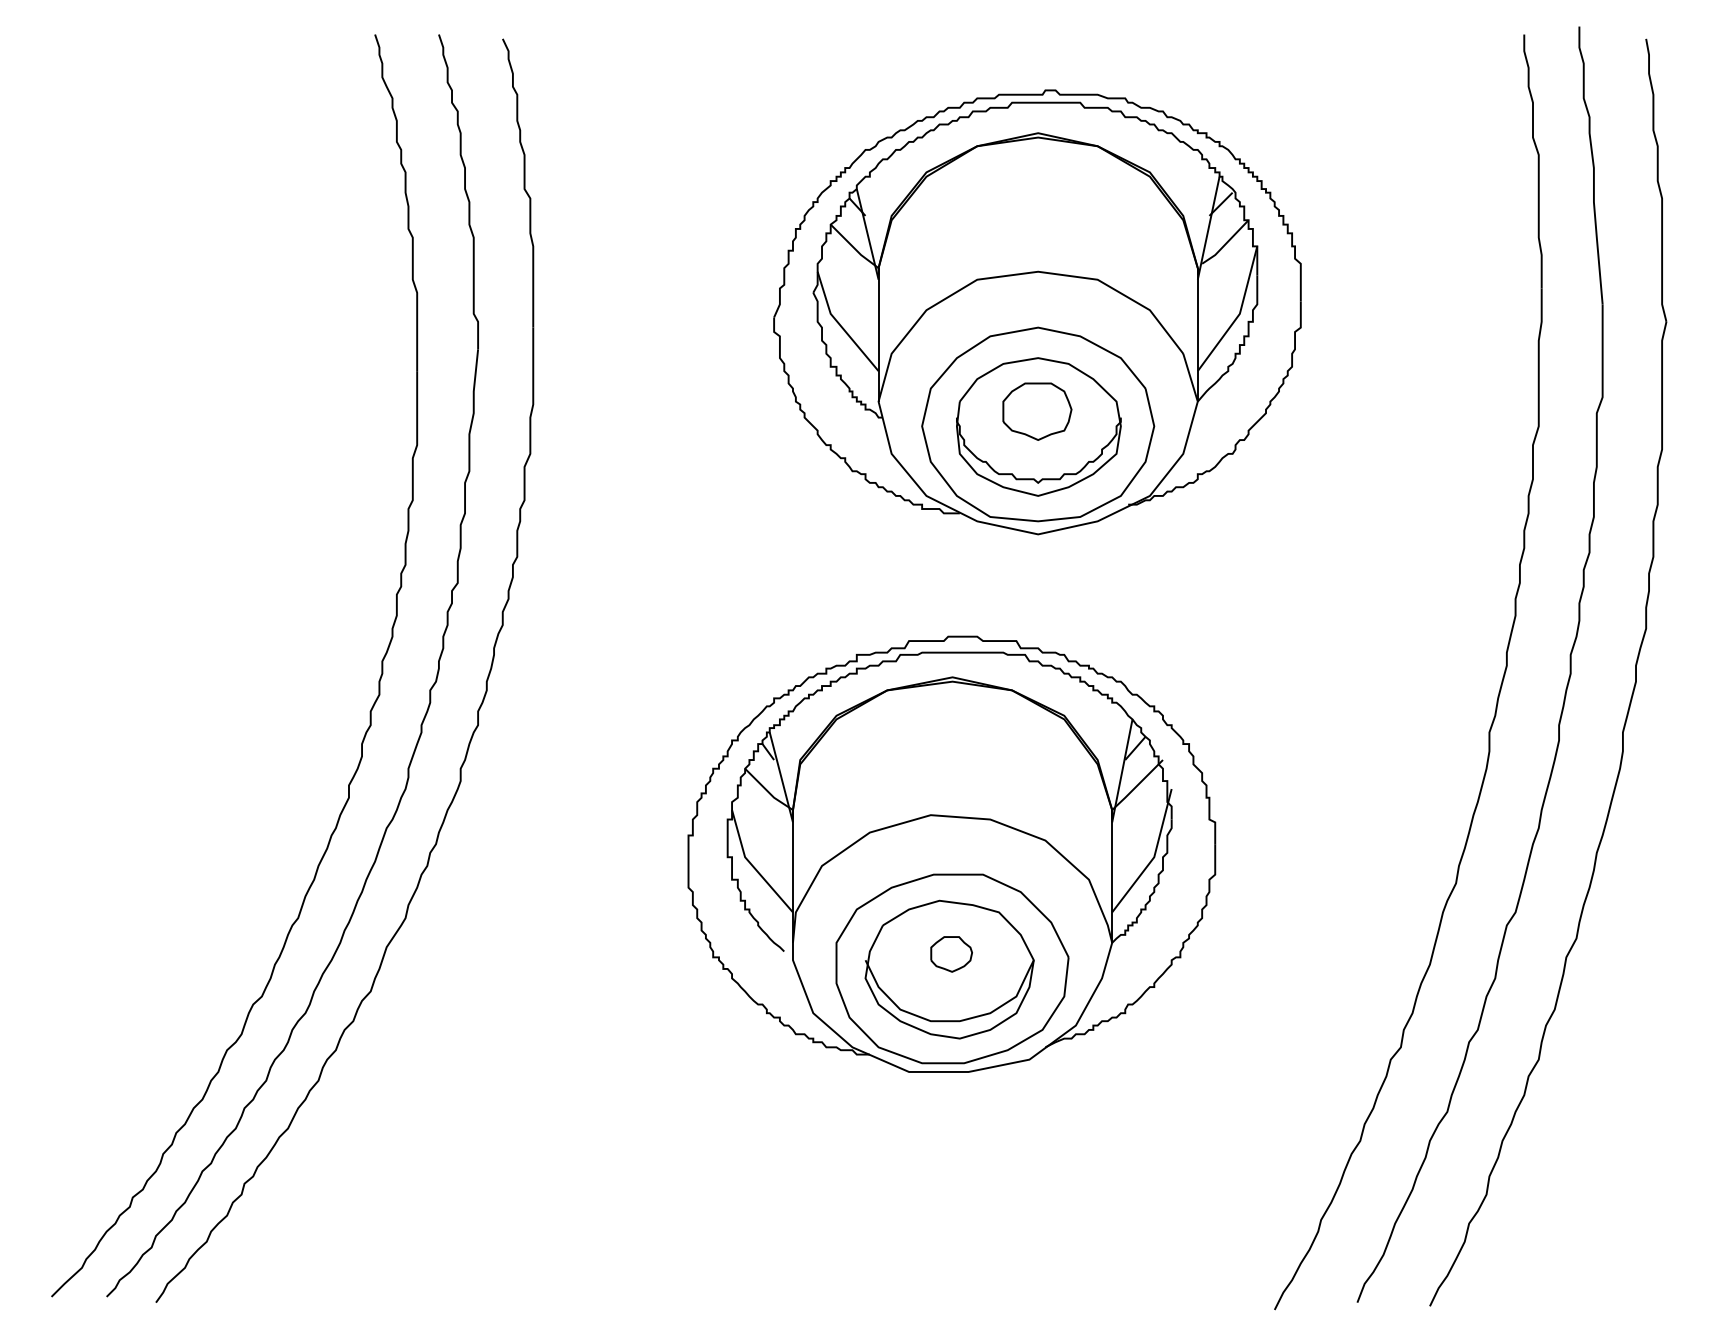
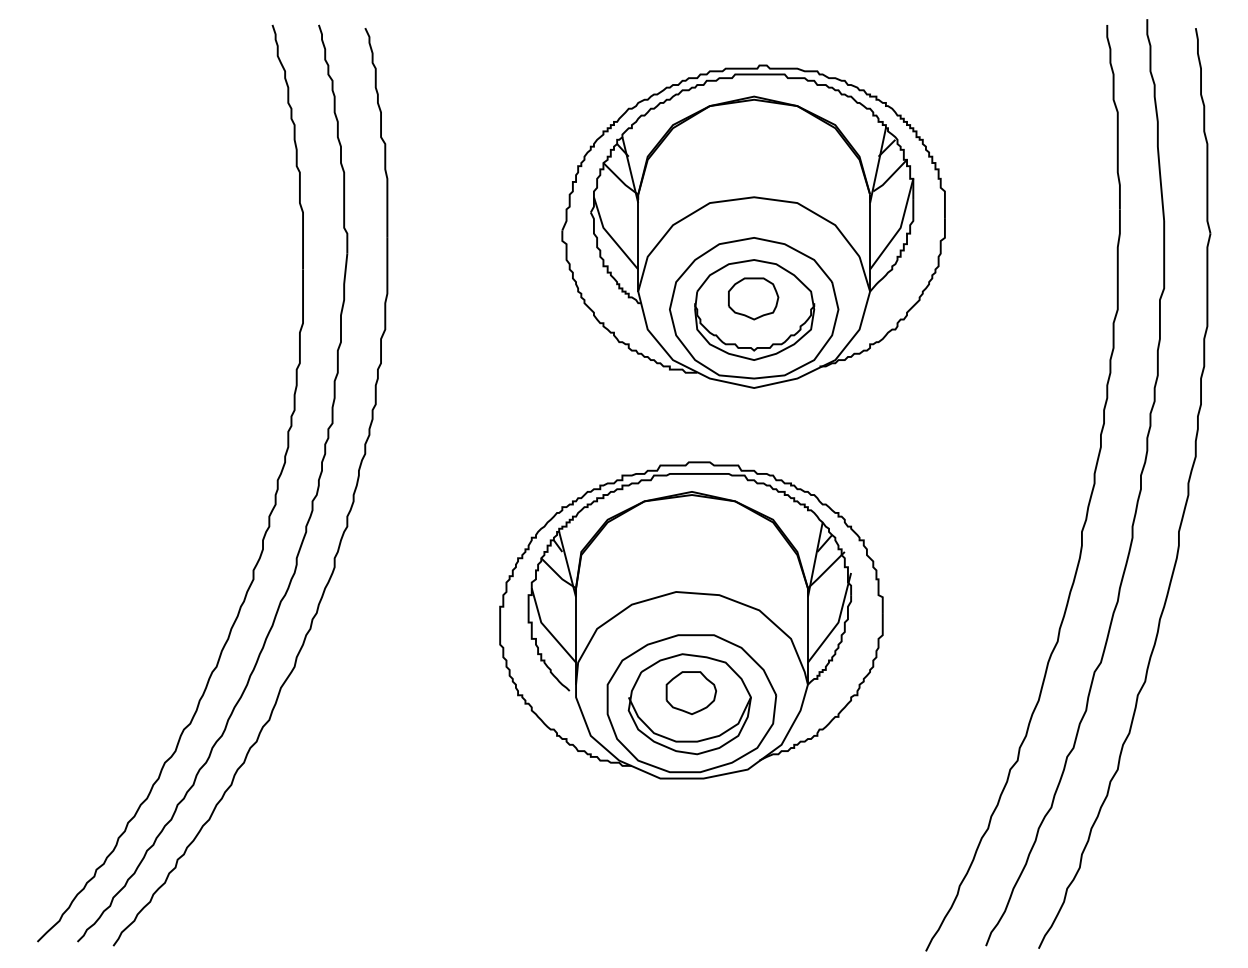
part: (951, 954) -> (691, 693), size x1.67

